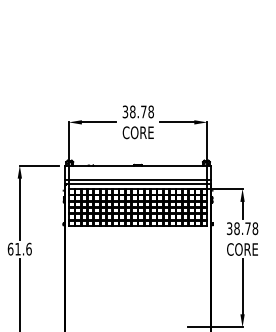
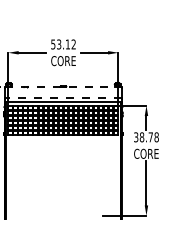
text: (138, 111) -> (63, 44), 38.78 -> 53.12
line: (138, 165) -> (63, 87), solid -> dashed
line: (137, 179) -> (62, 98), solid -> dashed

